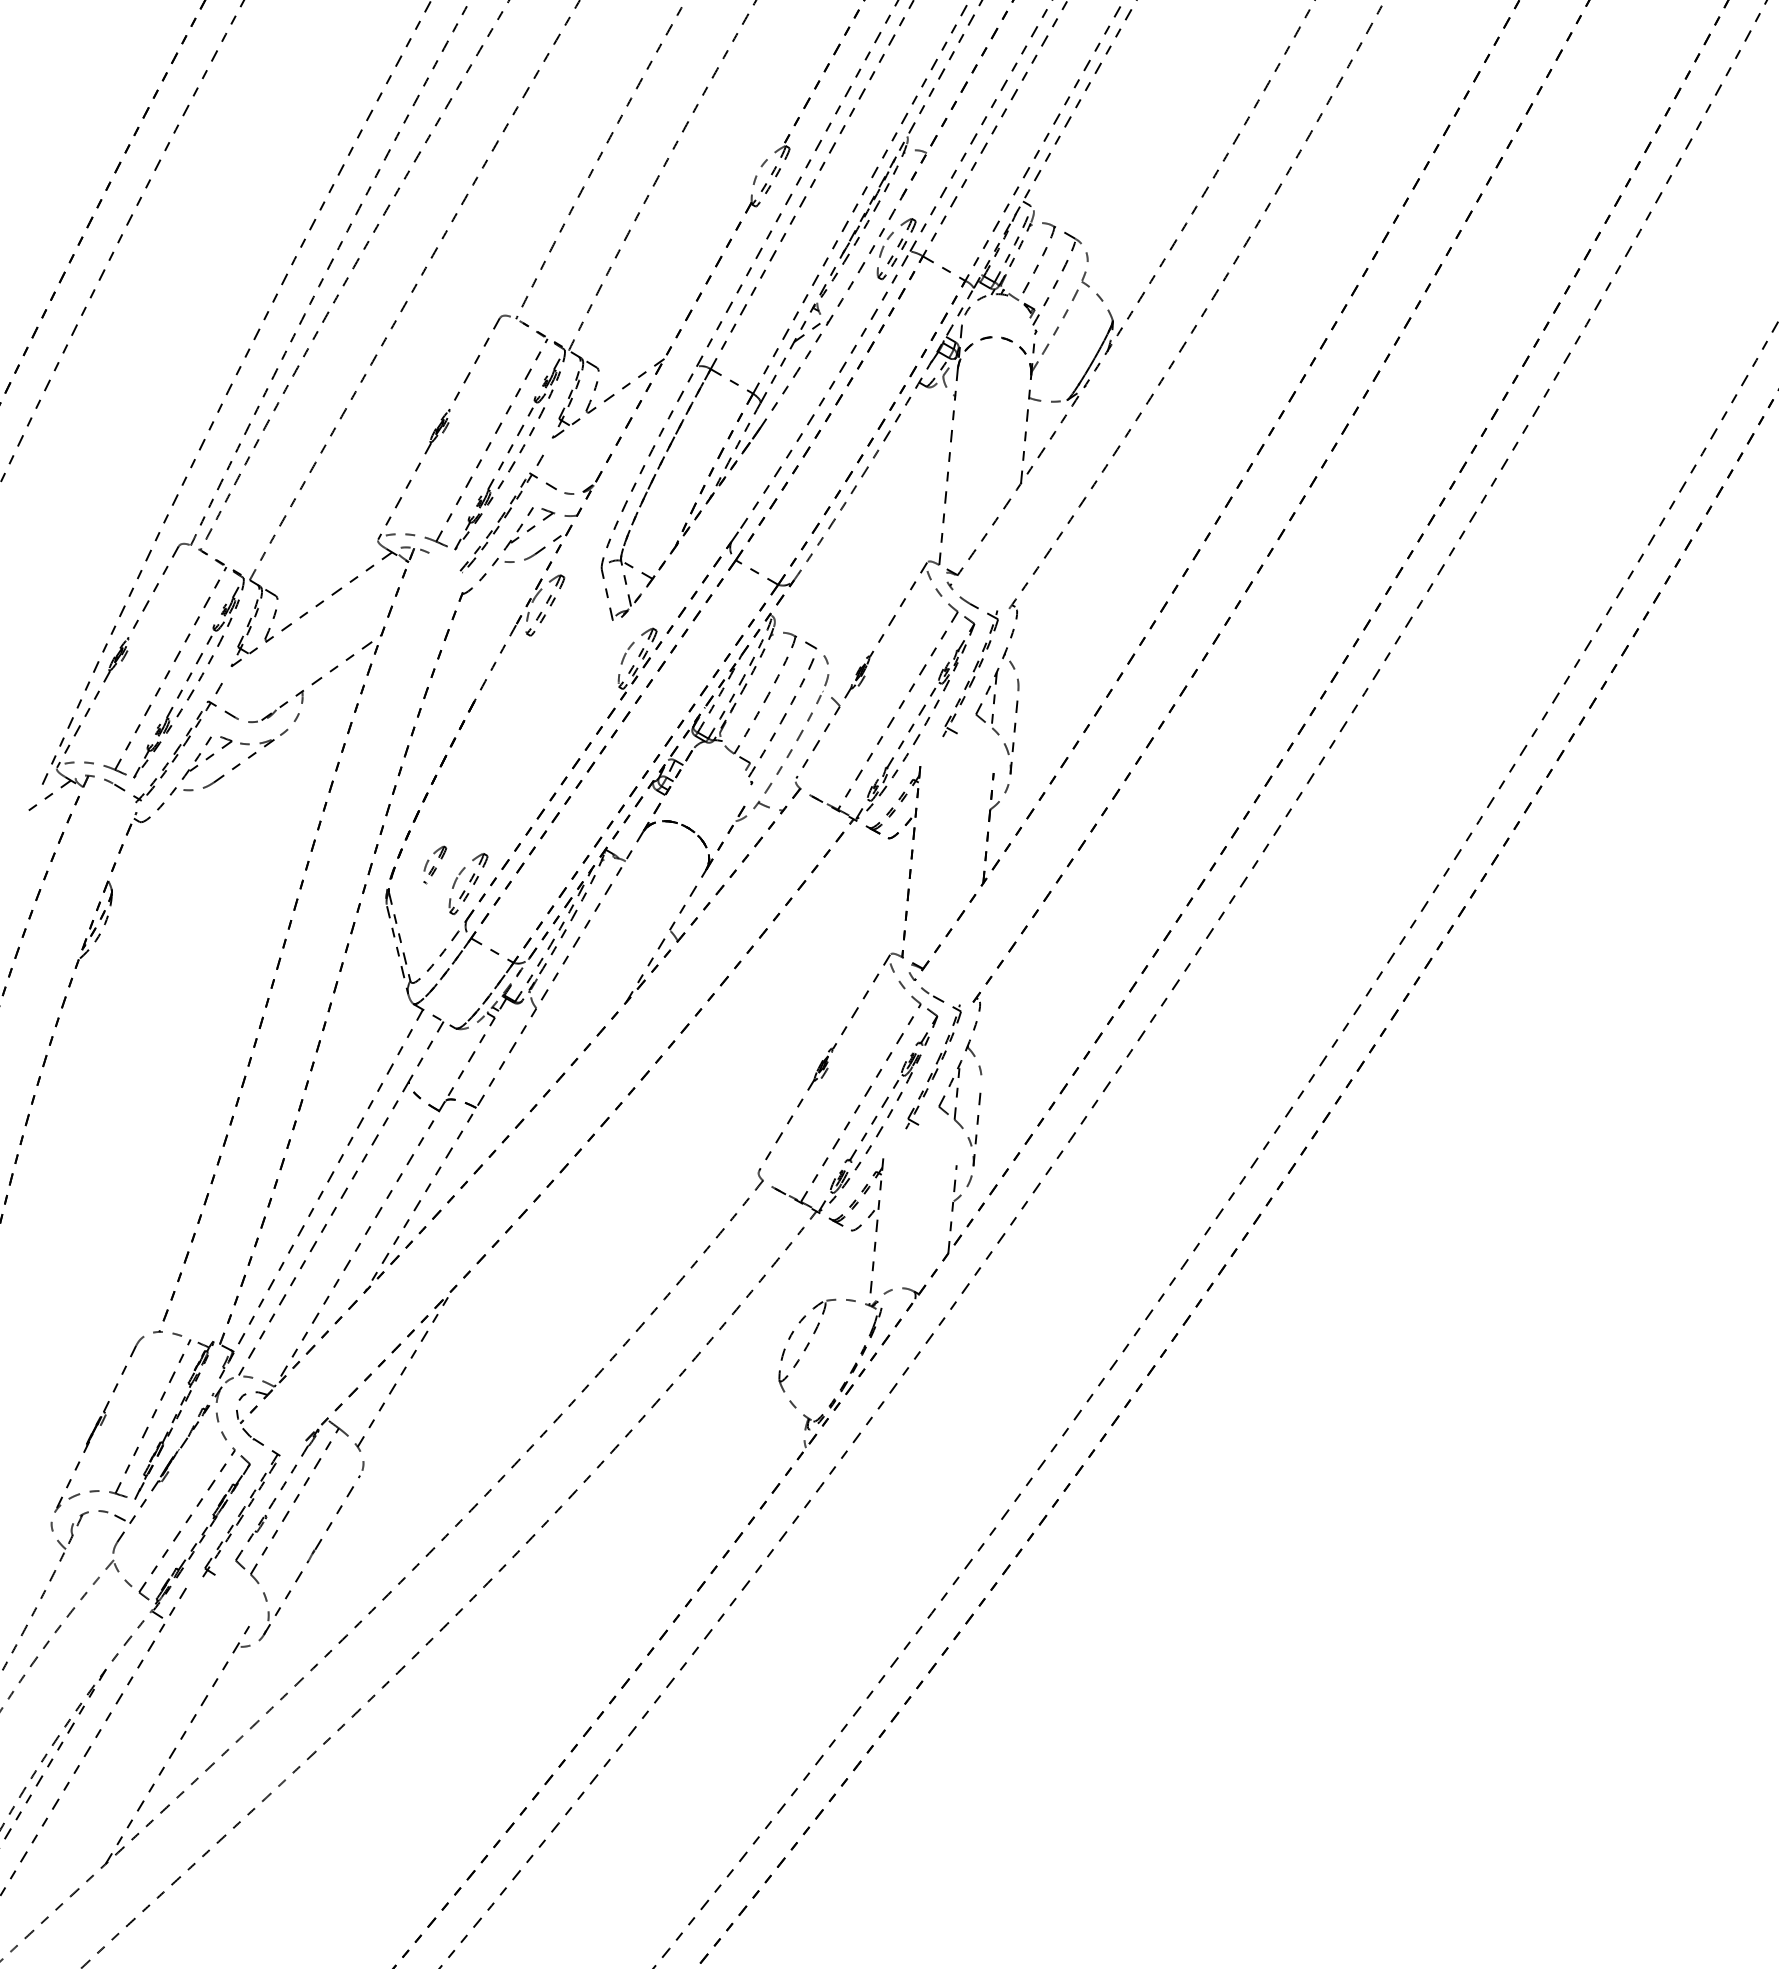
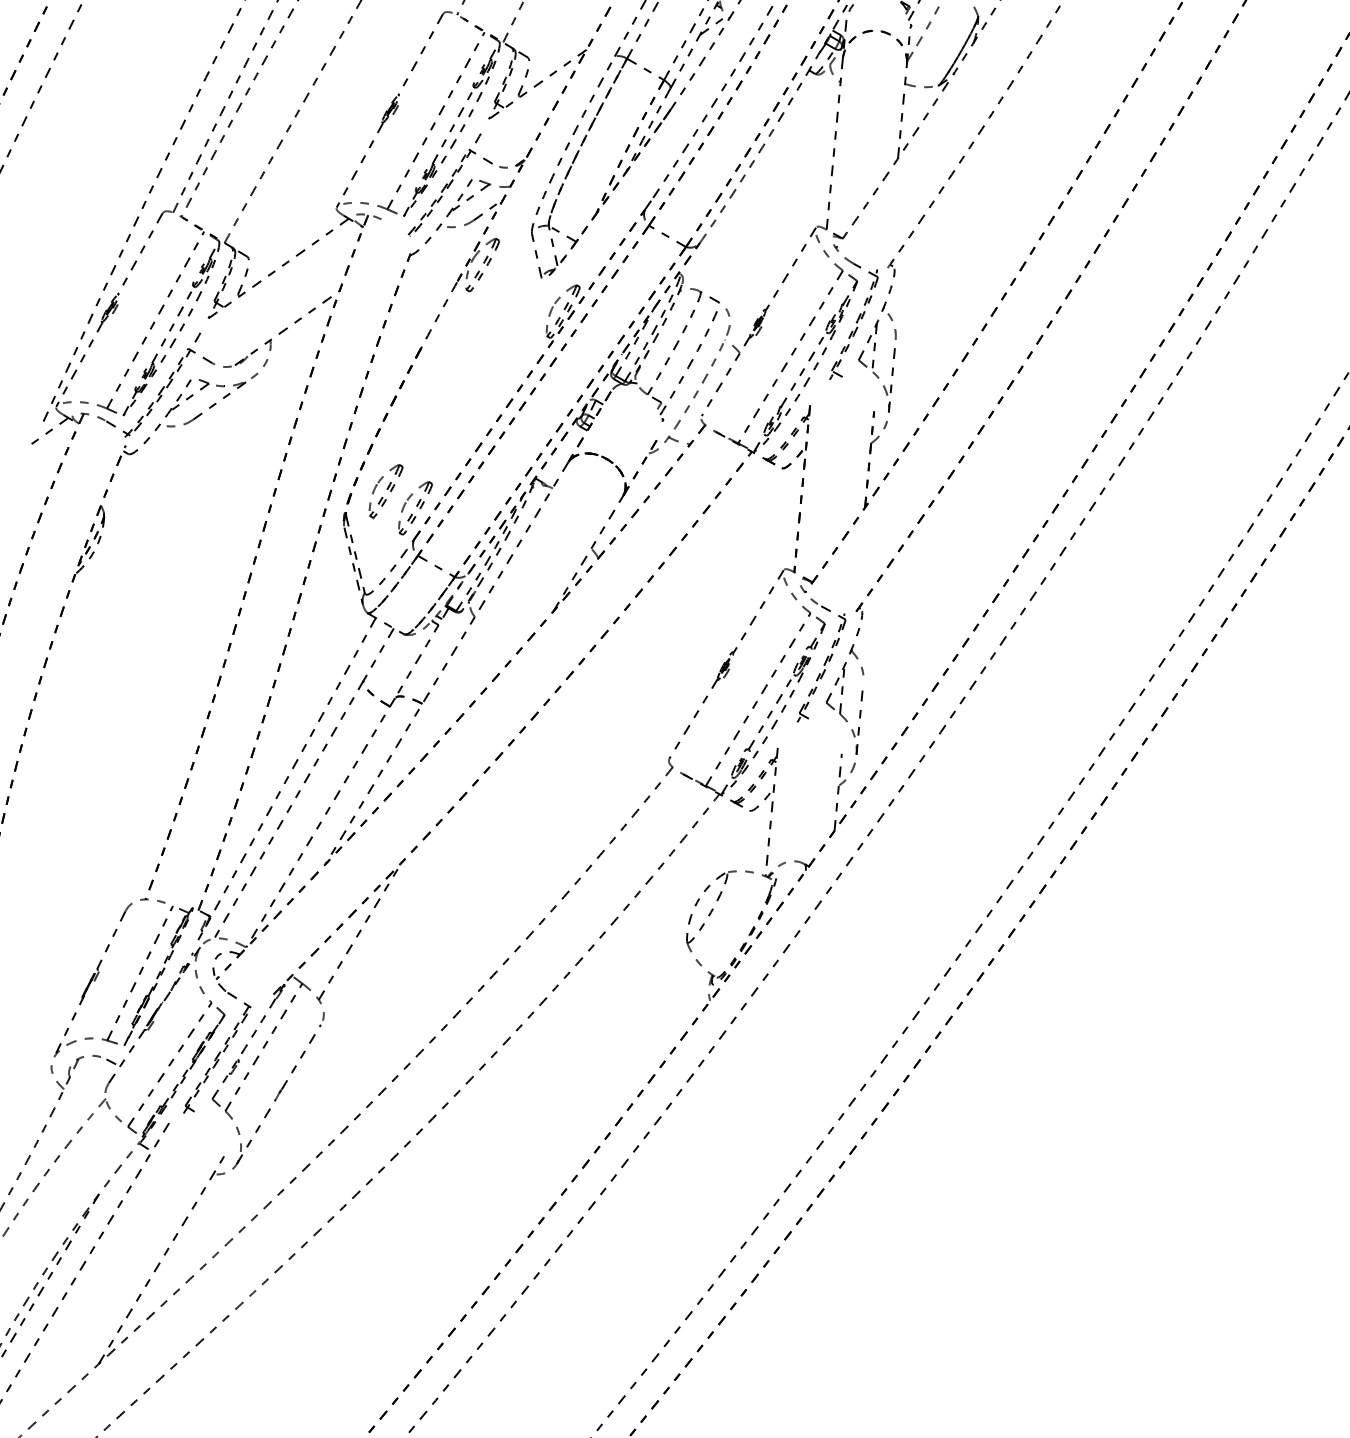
part: (434, 864) -> (385, 491), size x1.67

